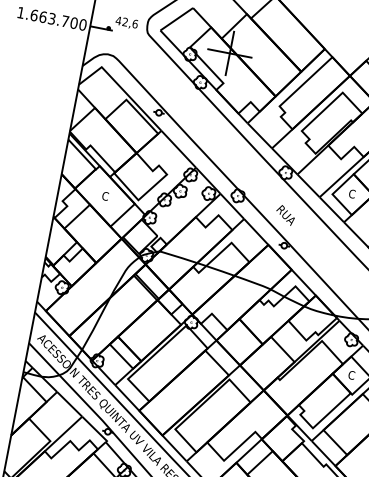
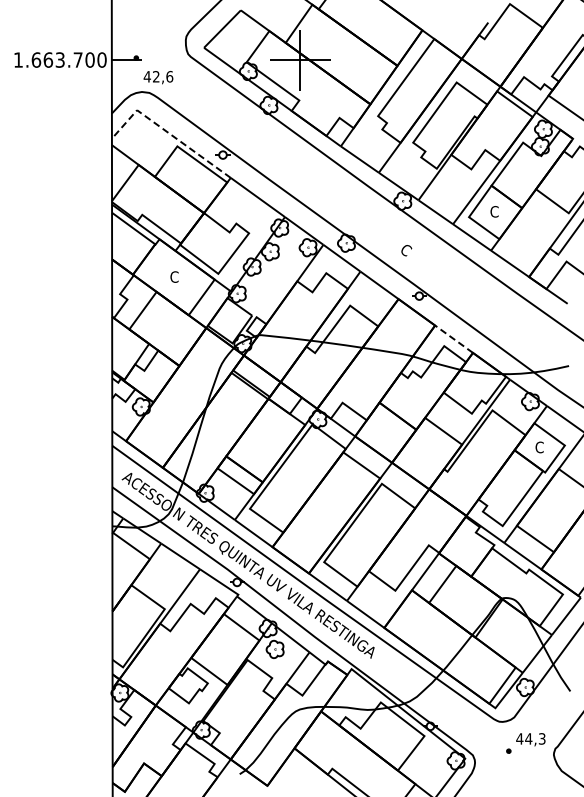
text: (126, 22) -> (158, 77), moved
line: (121, 88) -> (167, 132), solid -> dashed
text: (285, 214) -> (413, 255), RUA -> C
line: (303, 282) -> (453, 338), solid -> dashed

